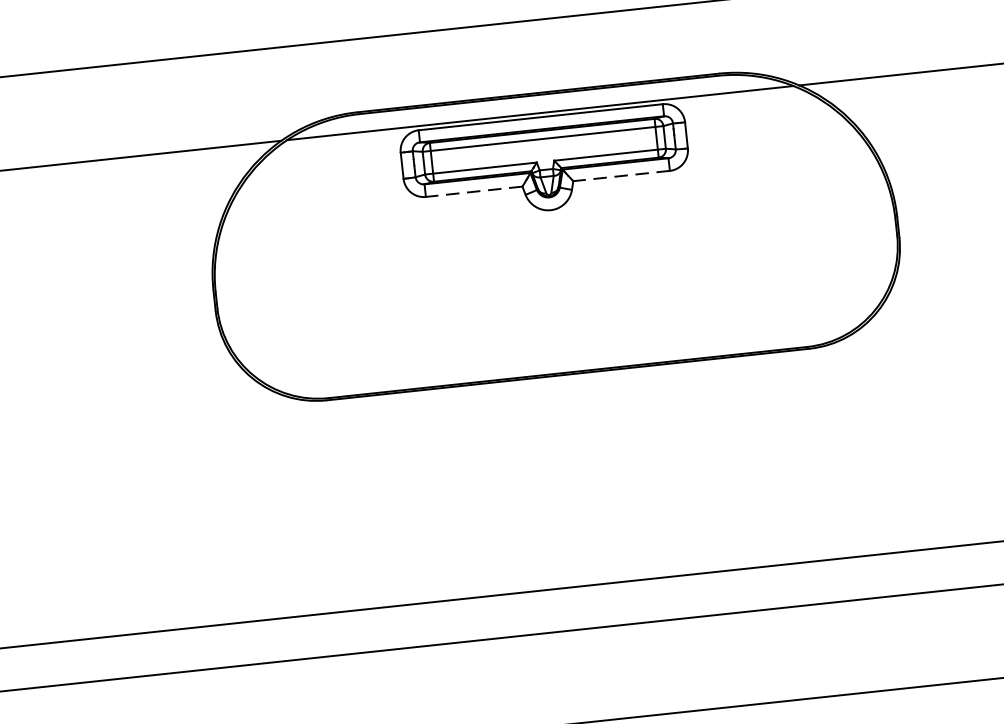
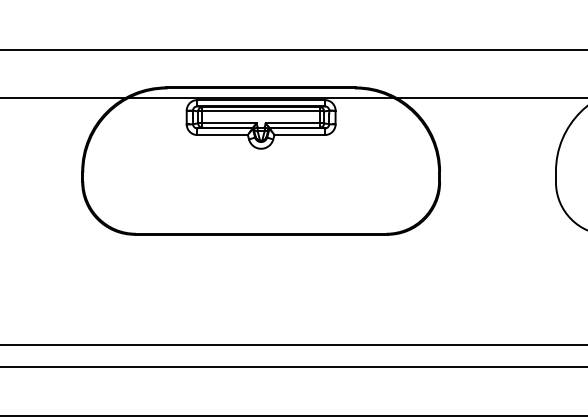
line: (621, 177) -> (299, 135), dashed -> solid
line: (474, 192) -> (222, 135), dashed -> solid

